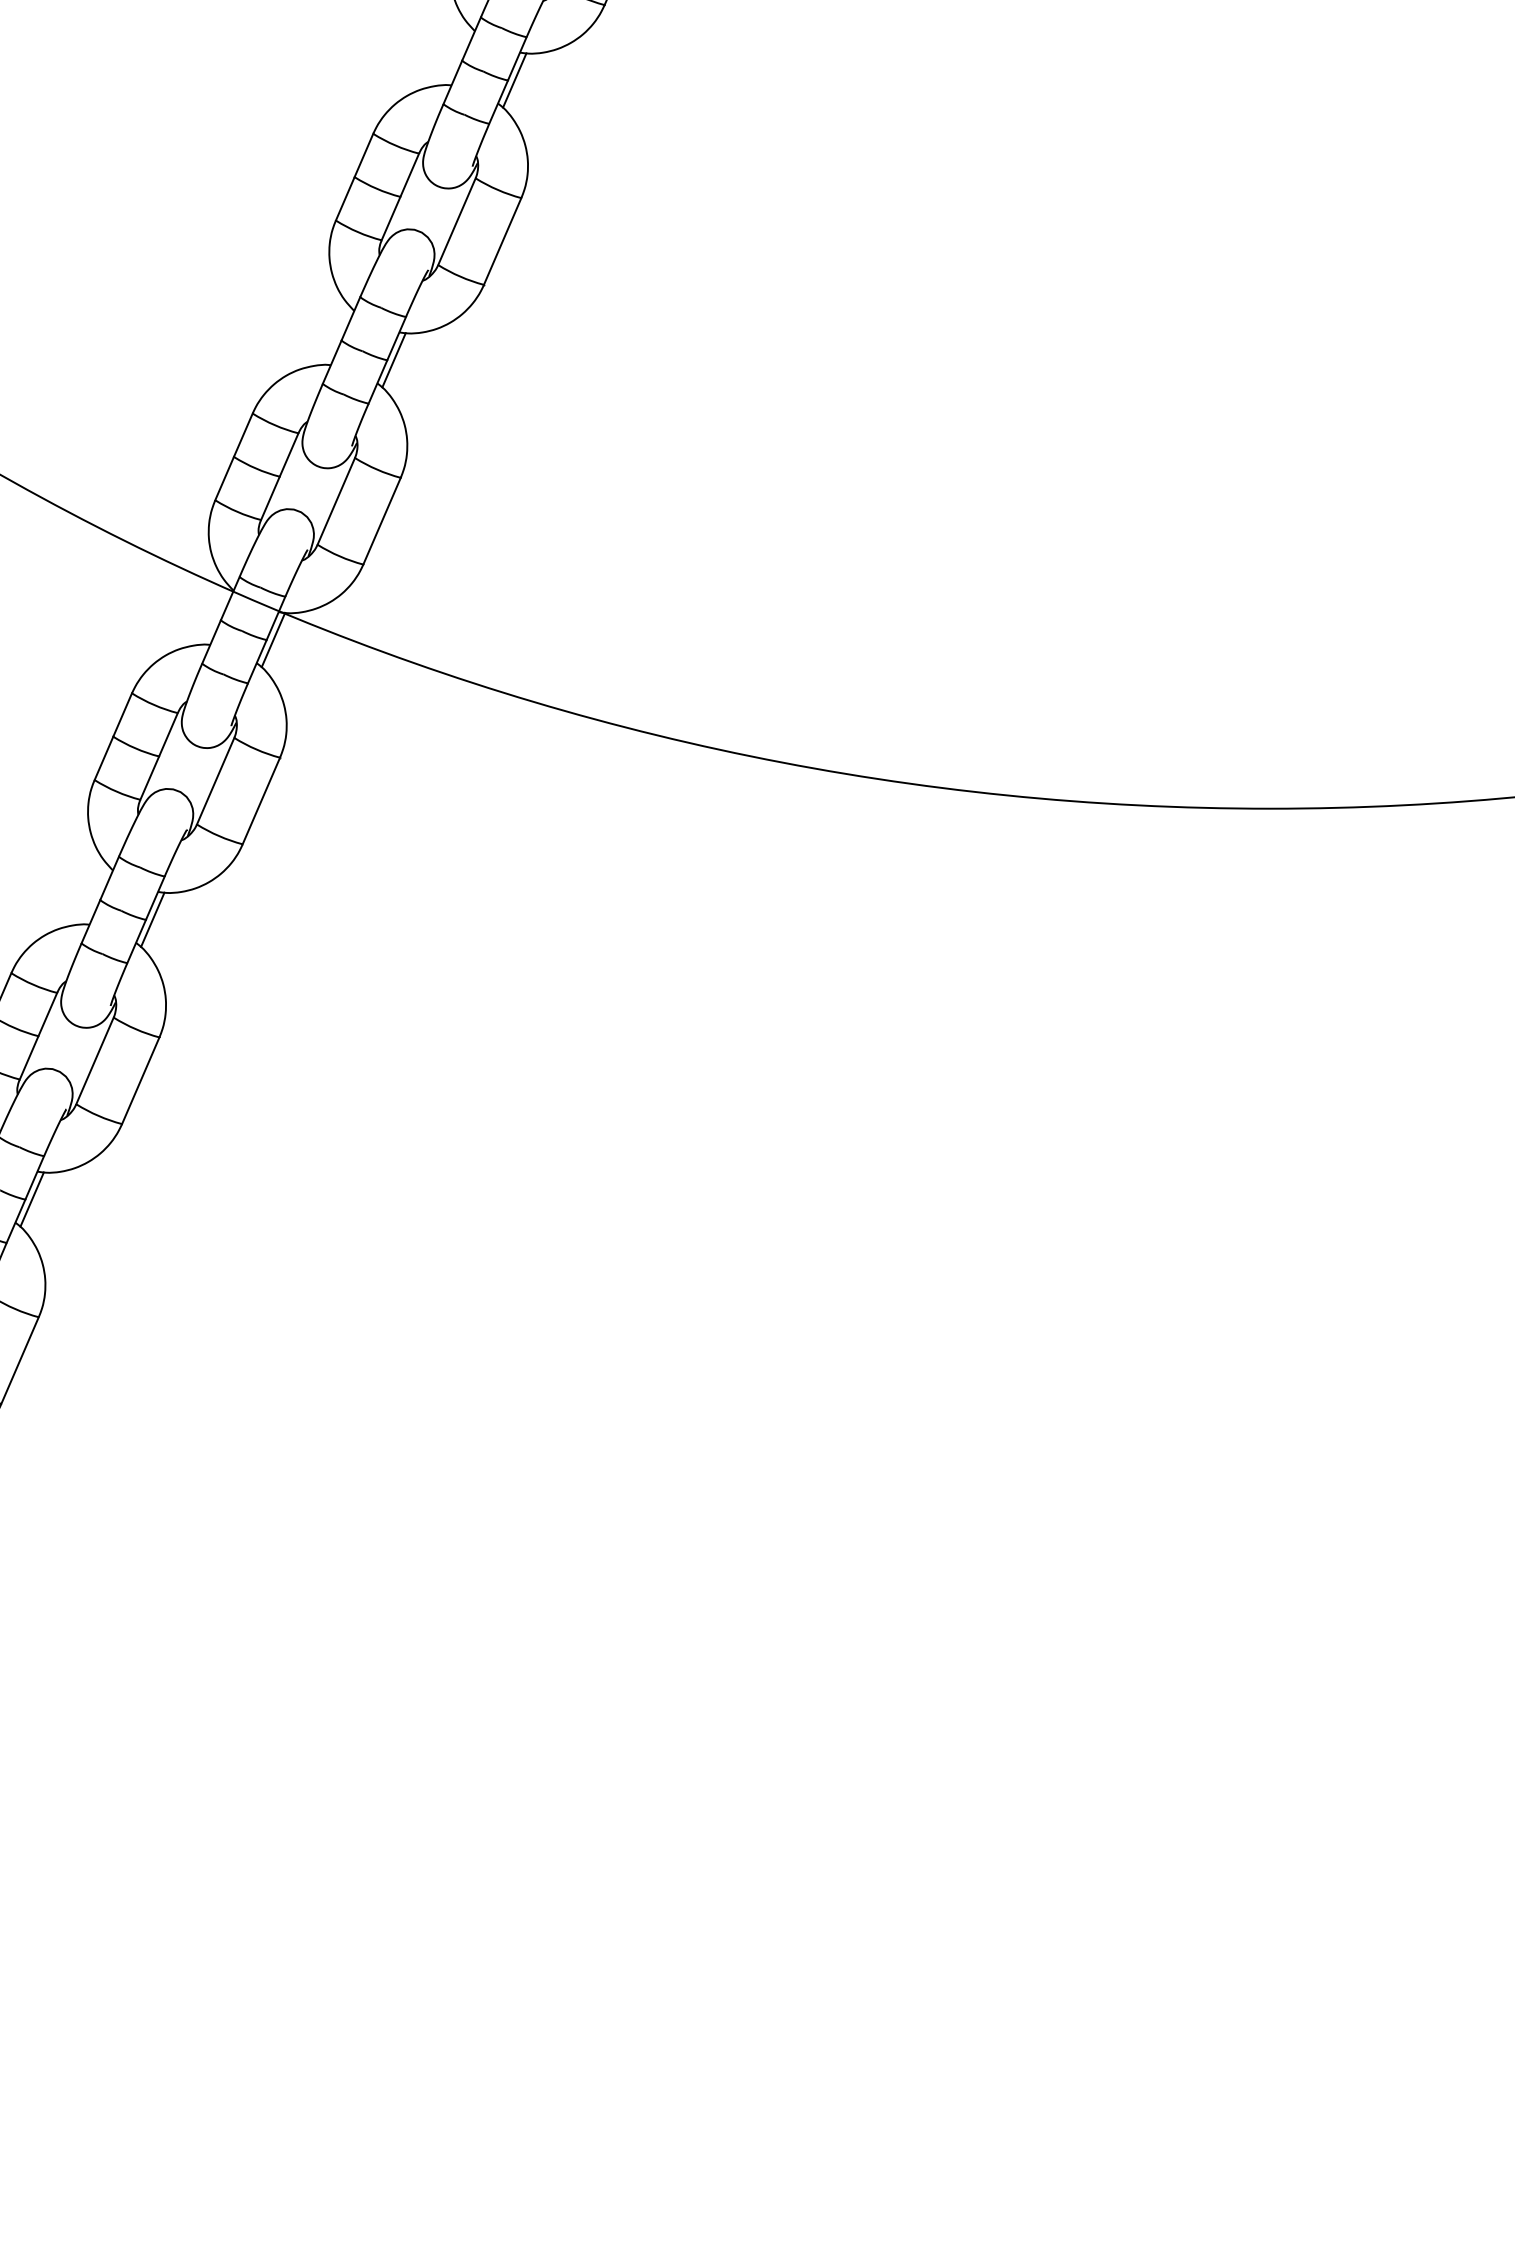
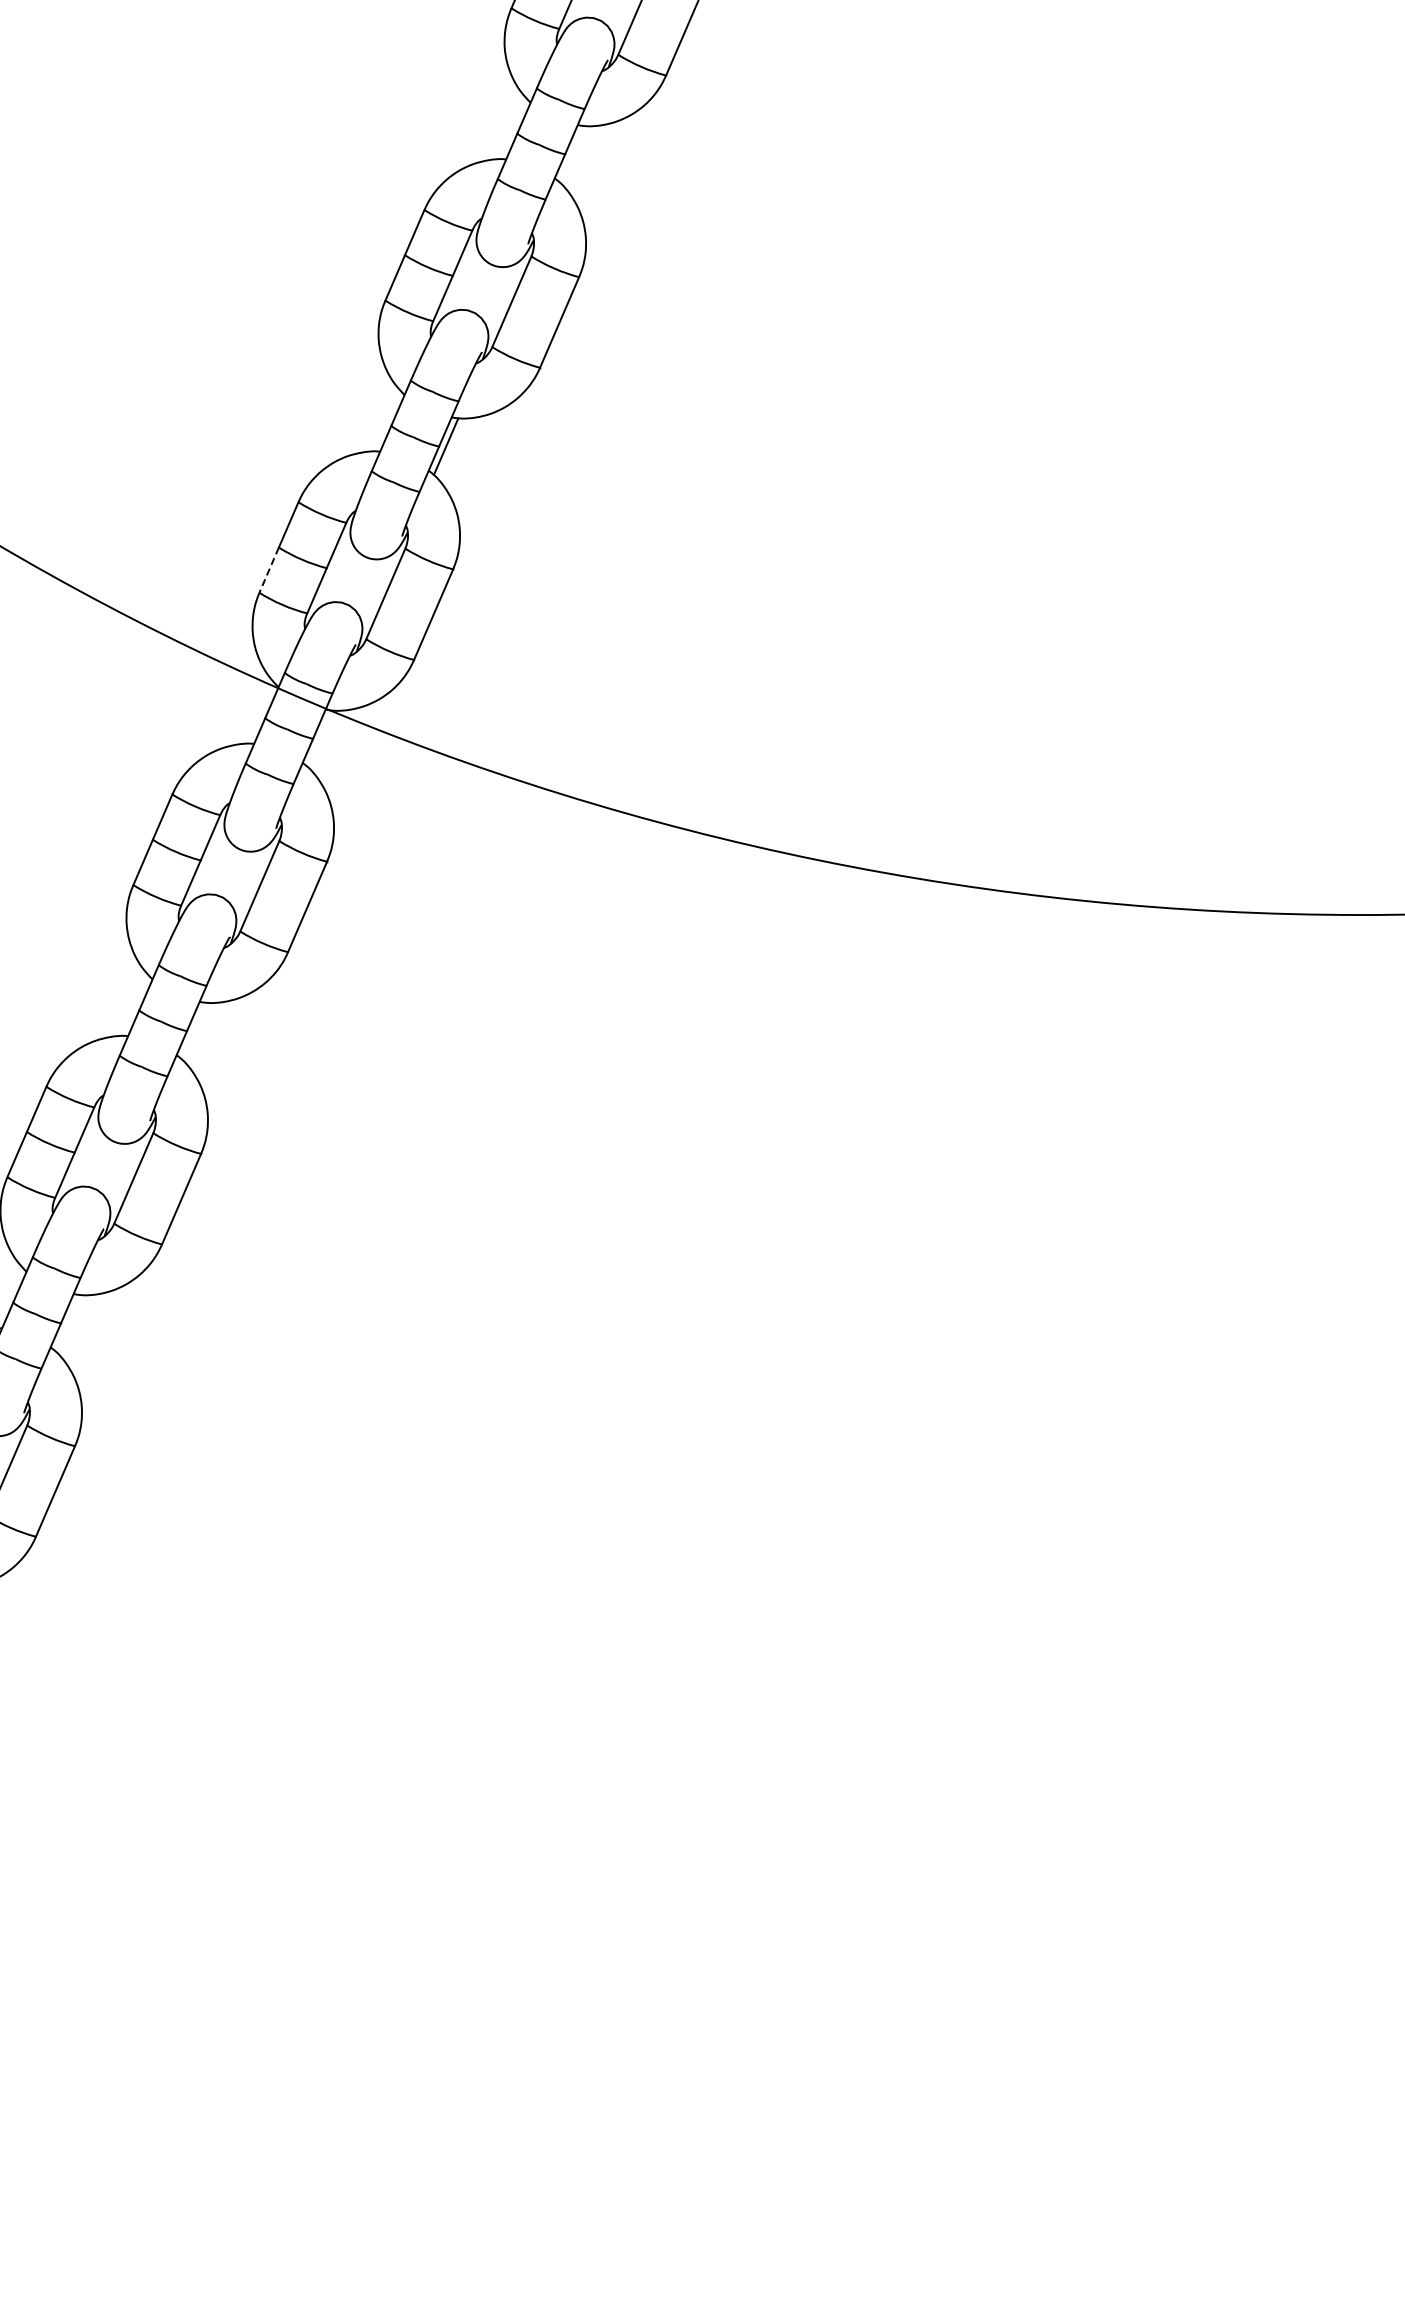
line: (514, 80) -> (571, 154), removed
line: (224, 478) -> (269, 570), solid -> dashed
line: (273, 639) -> (320, 738), removed
line: (152, 919) -> (193, 1030), removed
line: (31, 1199) -> (67, 1323), removed

